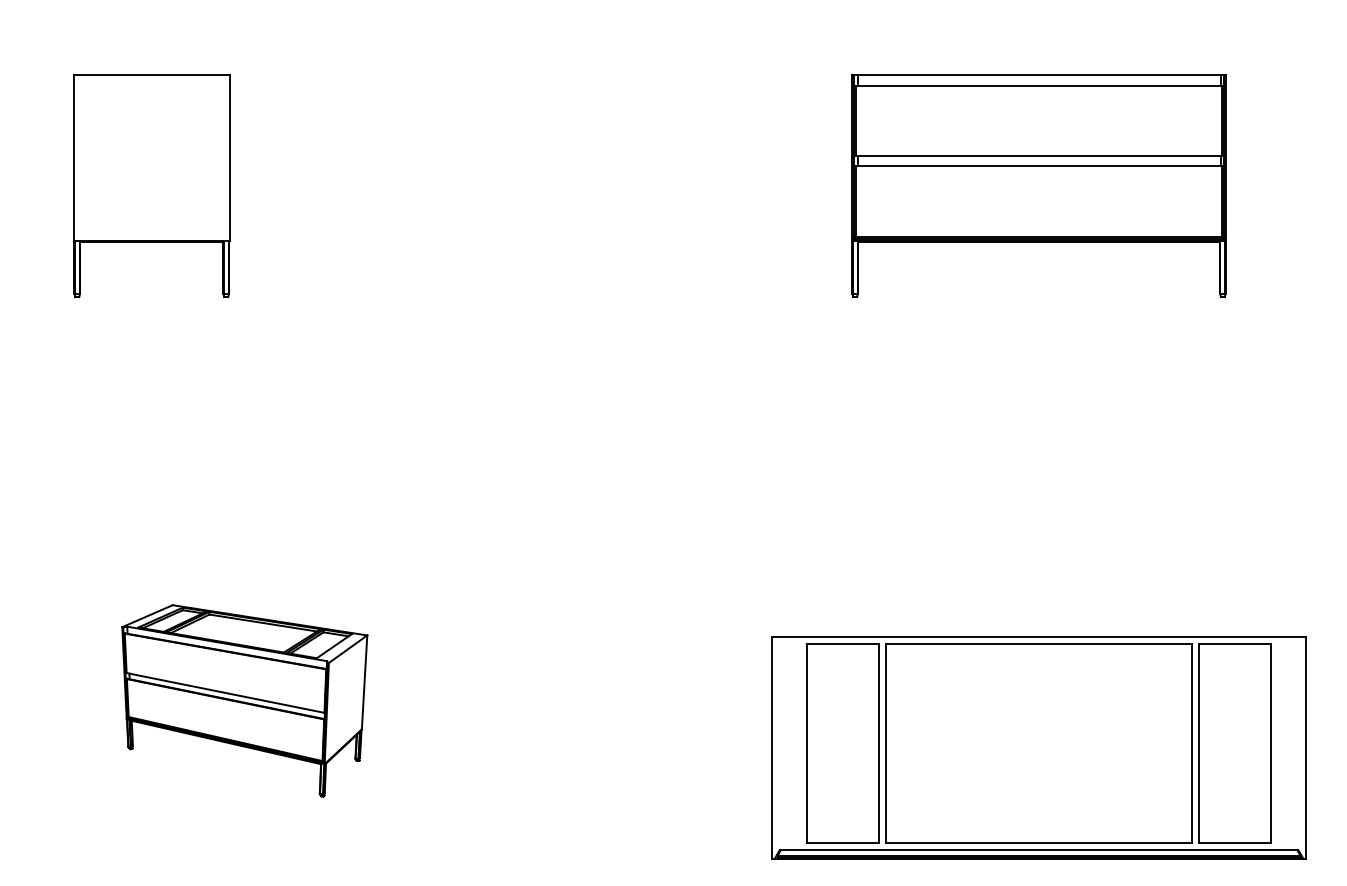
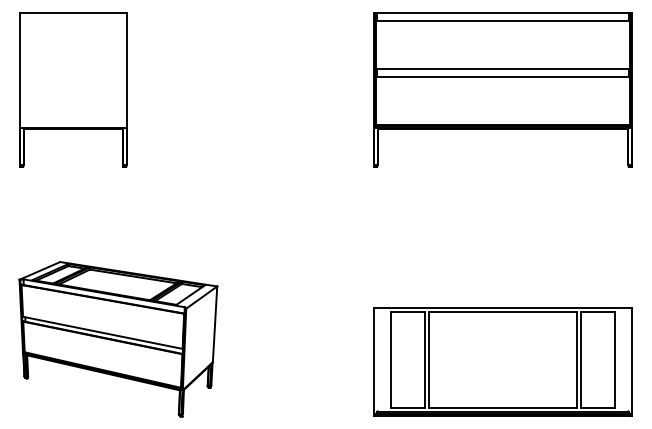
part: (151, 184) -> (73, 89), size x1.43
part: (1038, 184) -> (502, 89), size x1.43
part: (244, 701) -> (118, 339), size x1.67

